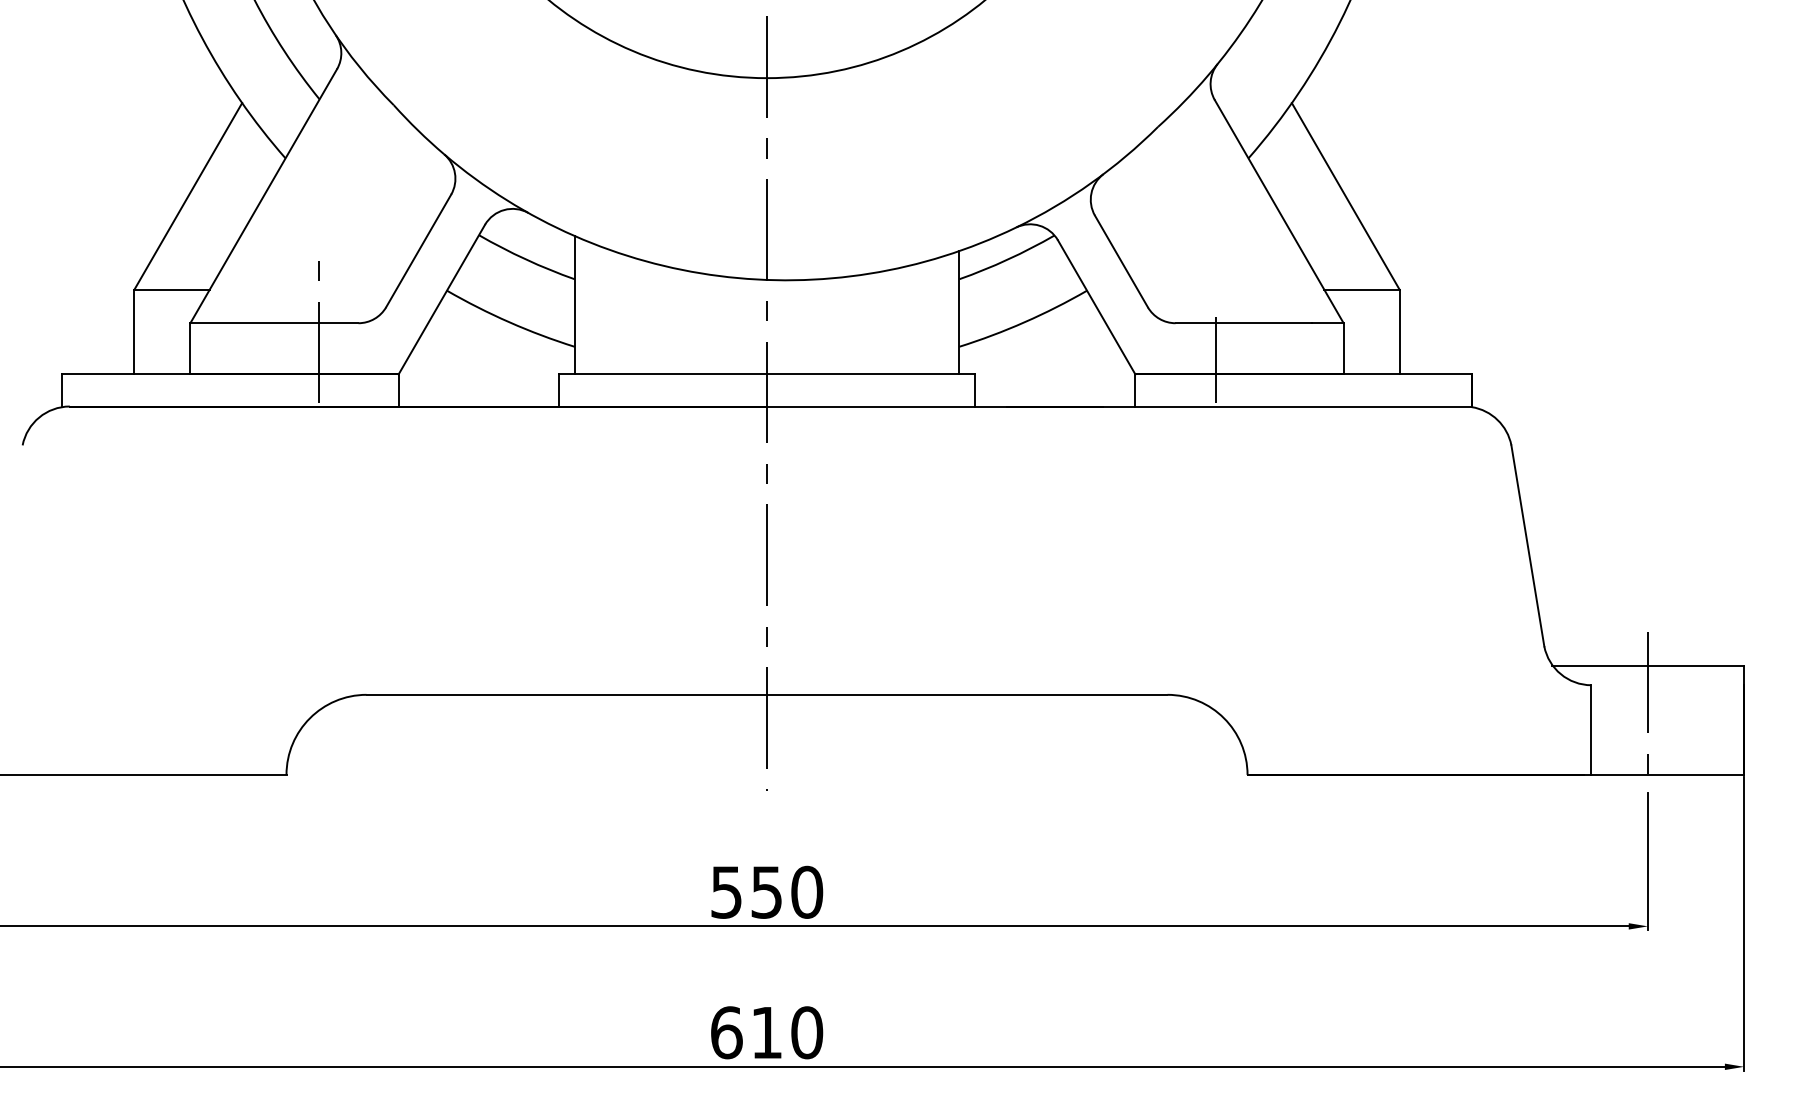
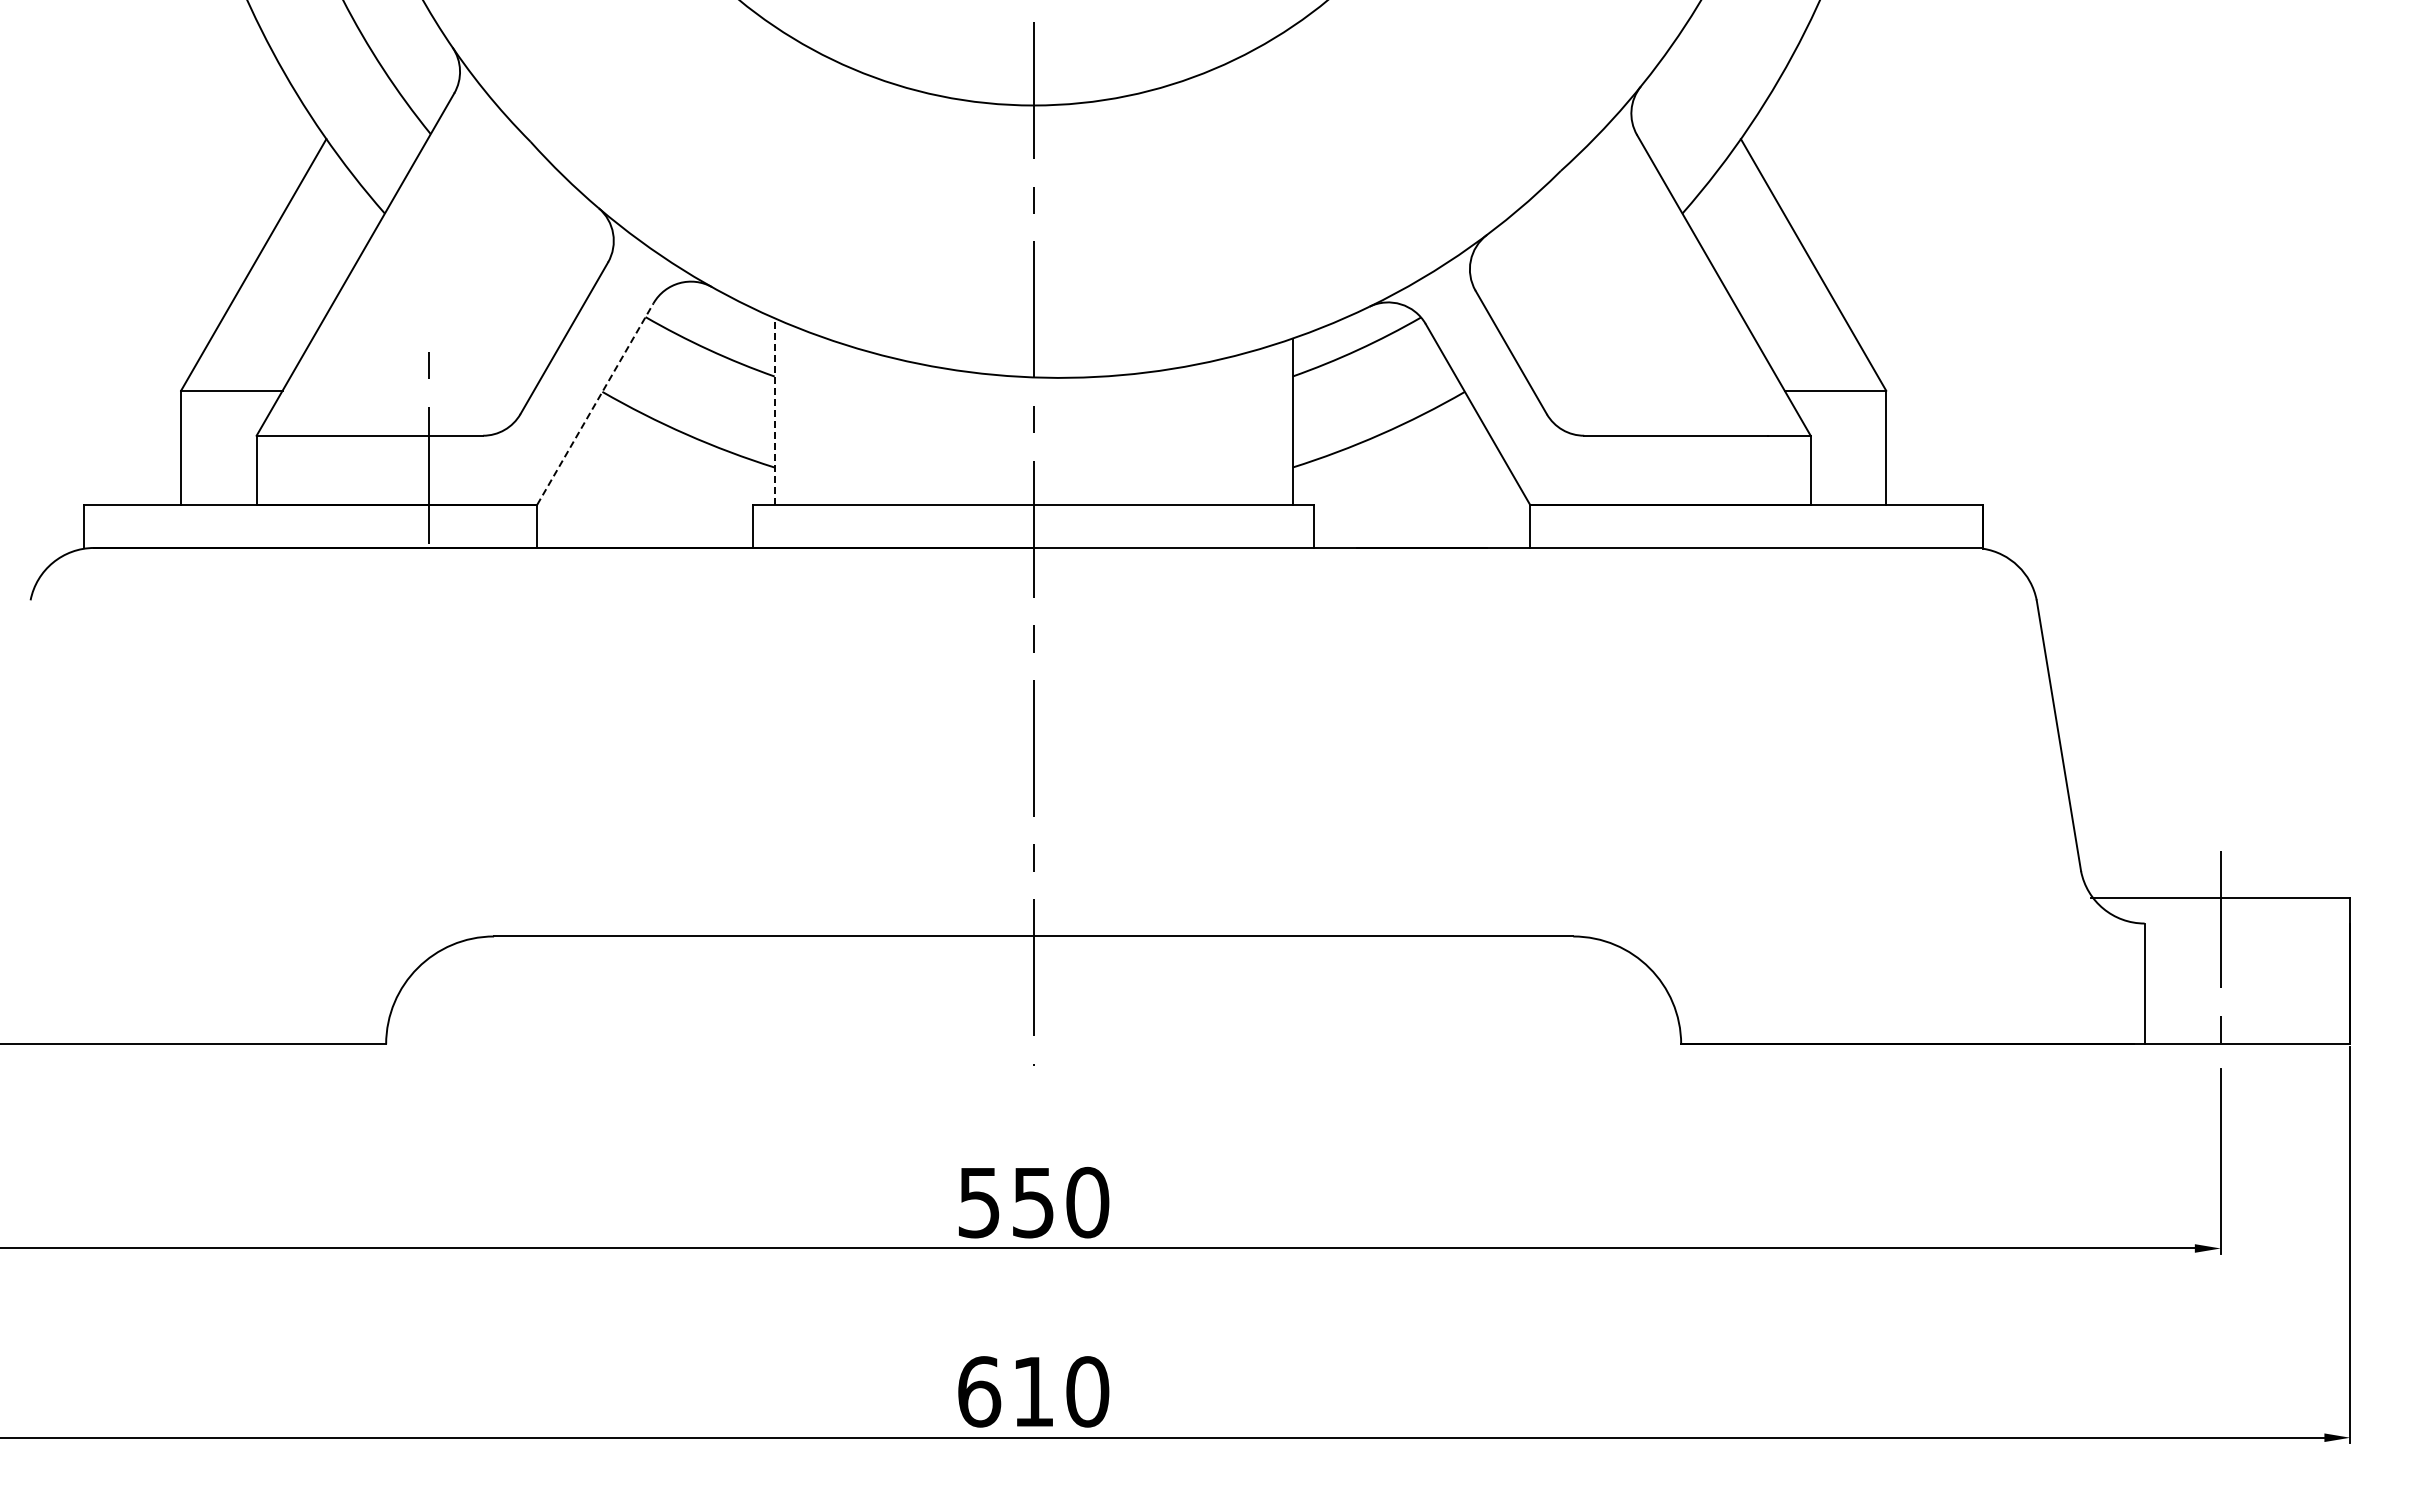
line: (441, 299) -> (595, 403), solid -> dashed
line: (574, 305) -> (774, 411), solid -> dashed
line: (1215, 359) -> (1638, 484), removed

